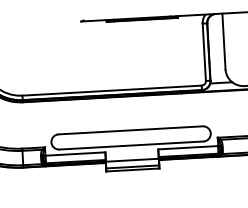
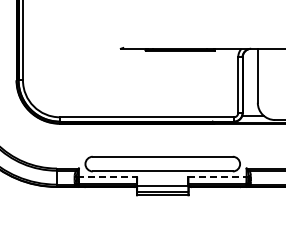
line: (190, 147) -> (219, 176), solid -> dashed
line: (74, 153) -> (107, 176), solid -> dashed

